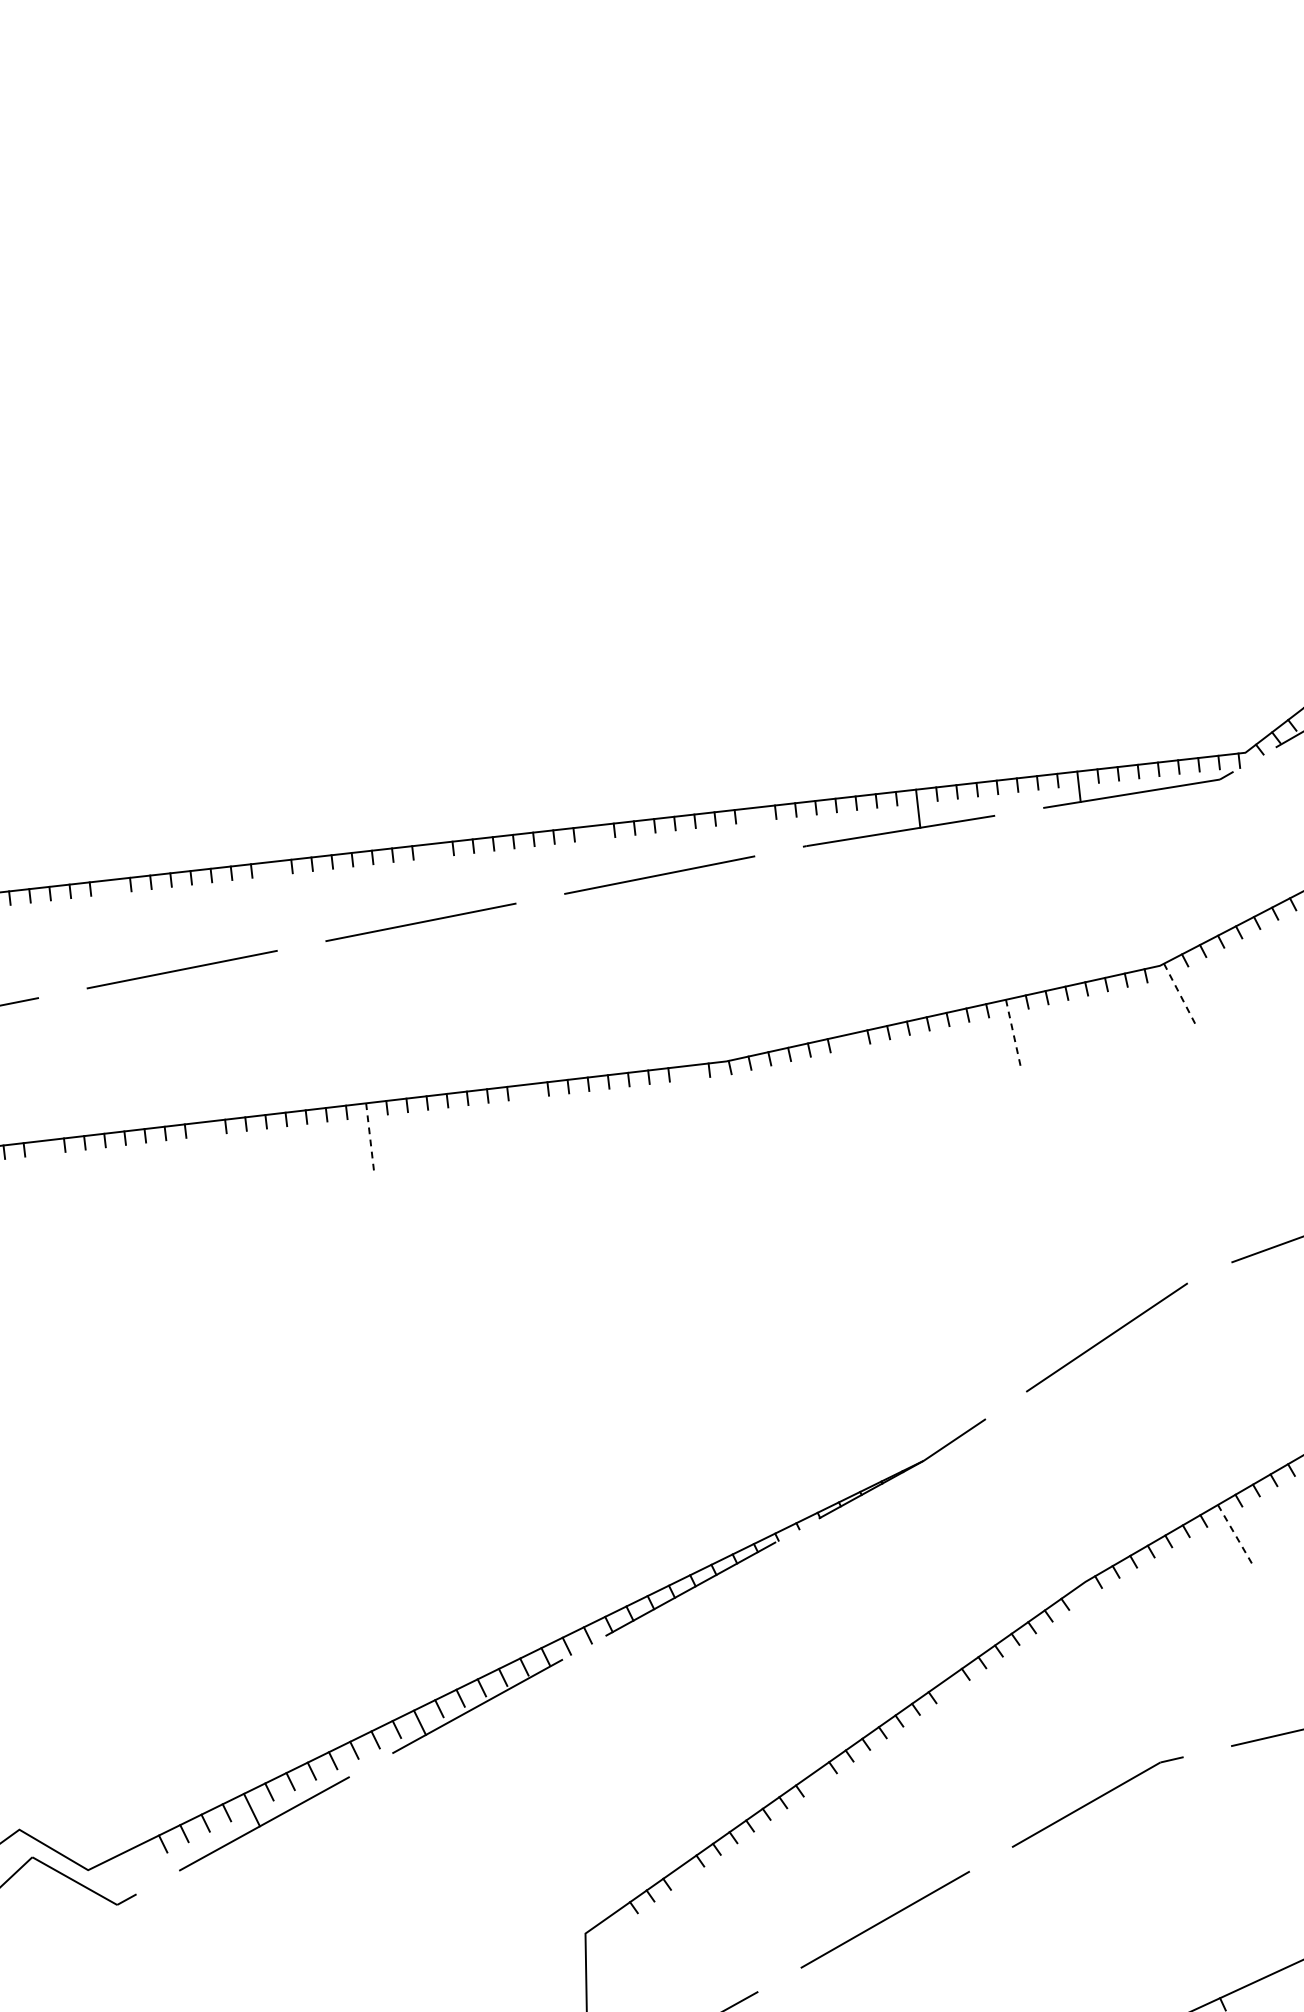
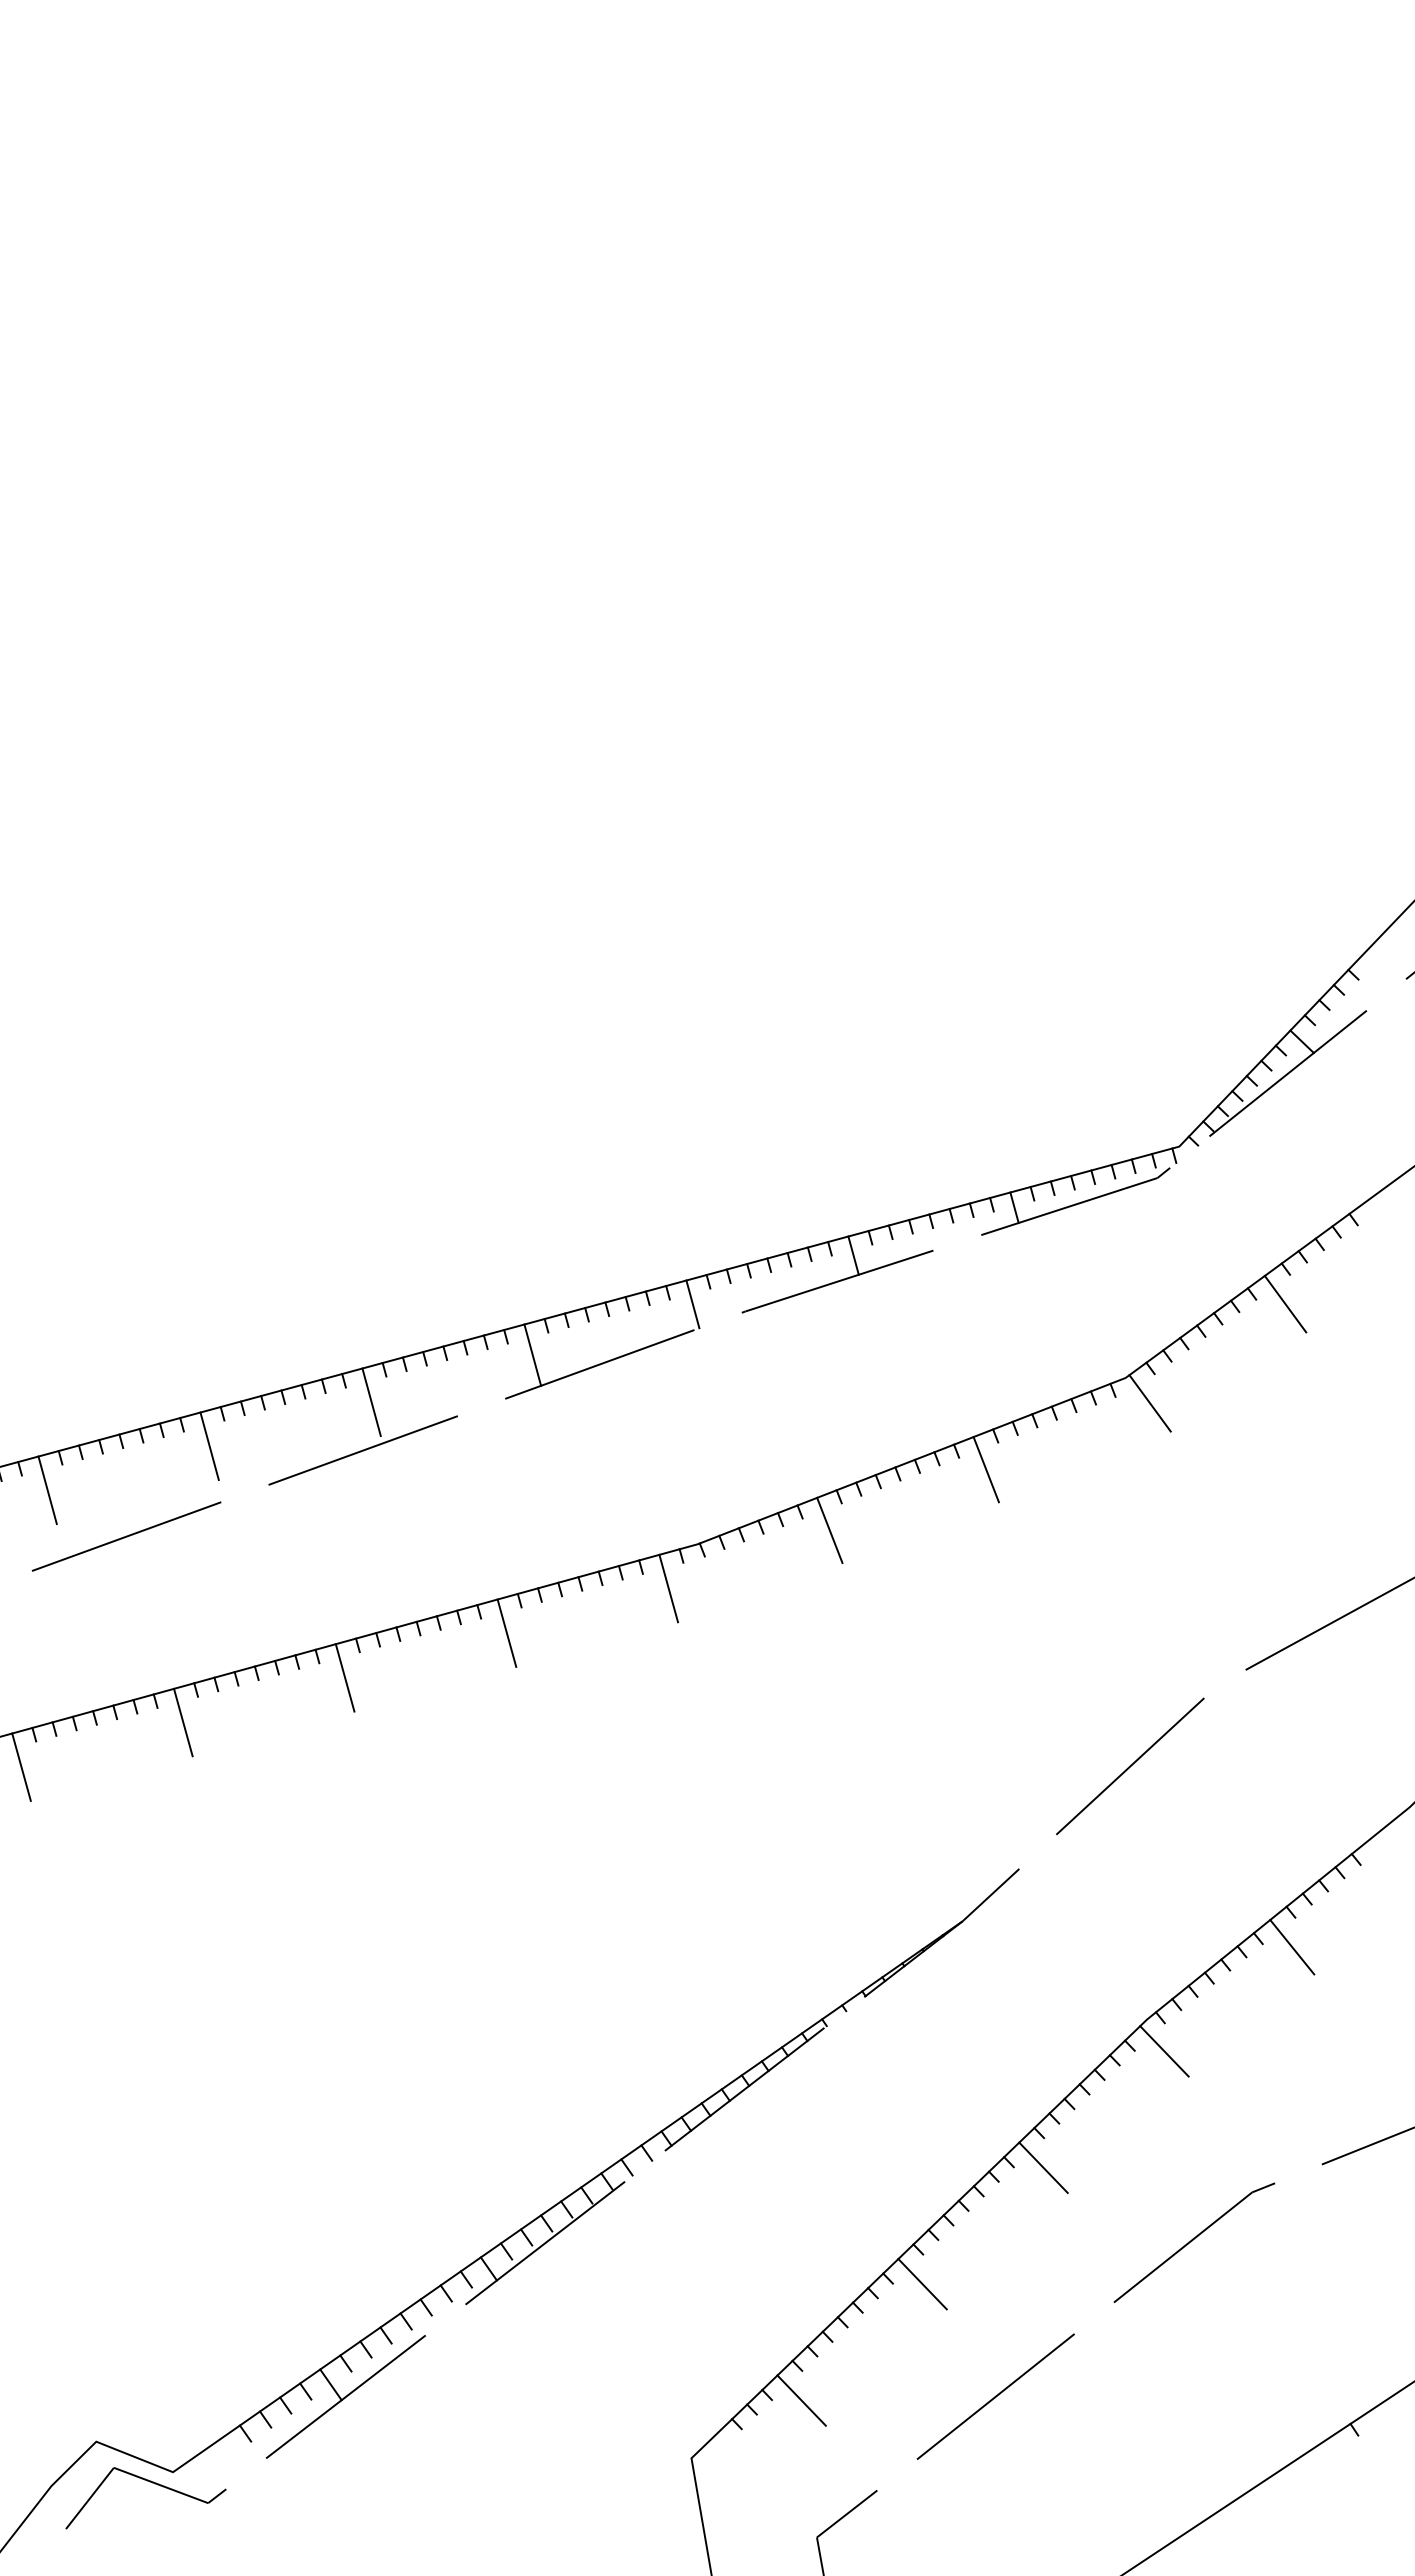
line: (757, 831) -> (692, 1304), added
line: (596, 855) -> (532, 1354), added
line: (435, 877) -> (371, 1402), added
line: (274, 895) -> (209, 1446), added
line: (113, 913) -> (47, 1490), added
line: (1179, 993) -> (1150, 1403), dashed -> solid
line: (1013, 1032) -> (986, 1469), dashed -> solid
line: (854, 1067) -> (829, 1530), added
line: (692, 1099) -> (668, 1588), added
line: (530, 1117) -> (506, 1632), added
line: (370, 1136) -> (345, 1677), dashed -> solid
line: (209, 1155) -> (183, 1722), added
line: (47, 1173) -> (21, 1766), added
line: (1235, 1534) -> (1292, 1947), dashed -> solid
line: (1097, 1614) -> (1164, 2051), added
line: (964, 1707) -> (1043, 2167), added
line: (832, 1800) -> (922, 2283), added
line: (699, 1894) -> (801, 2400), added

